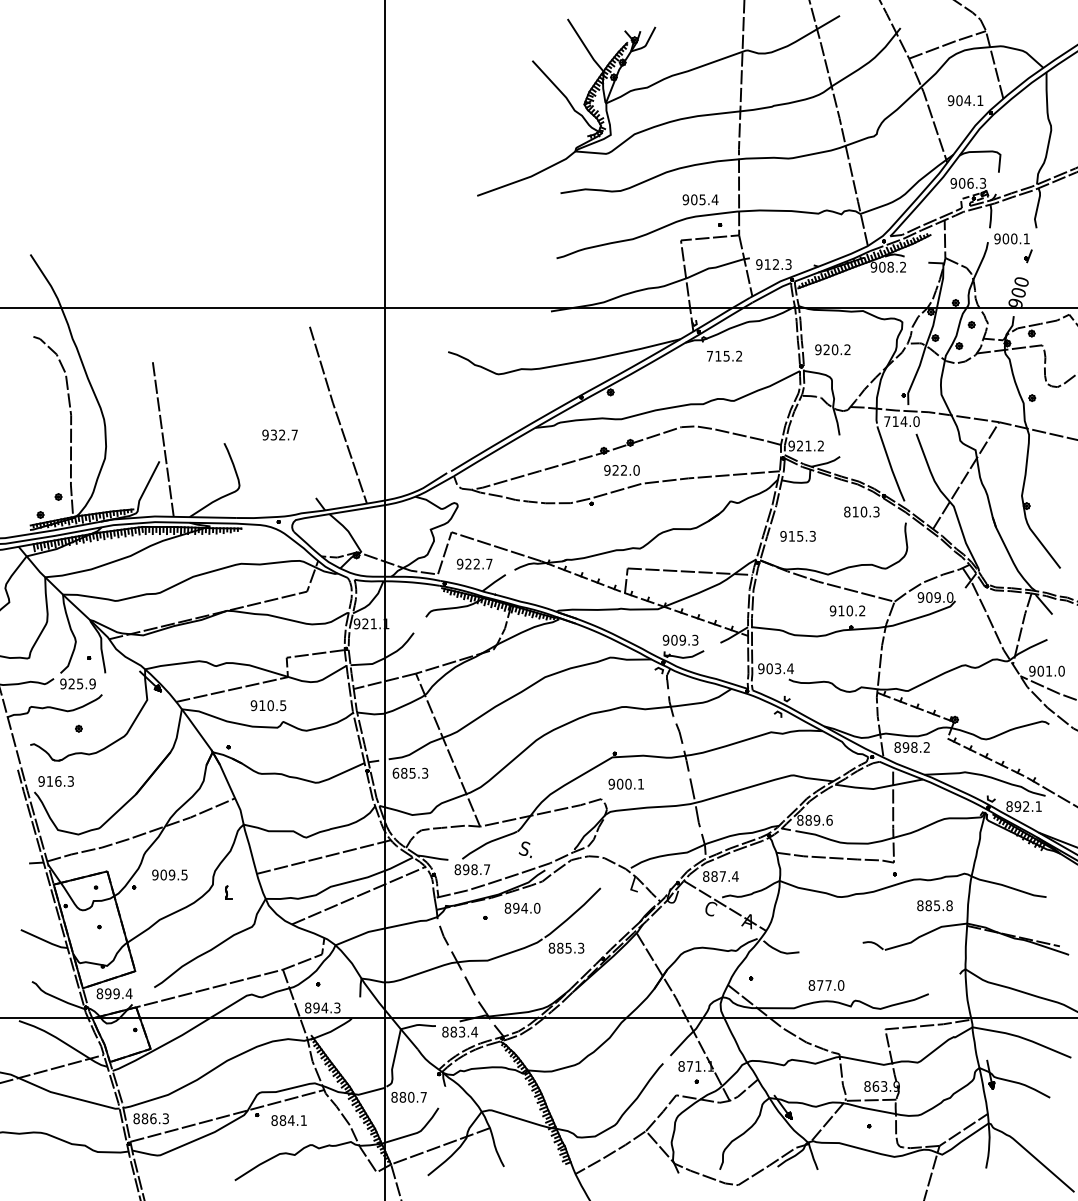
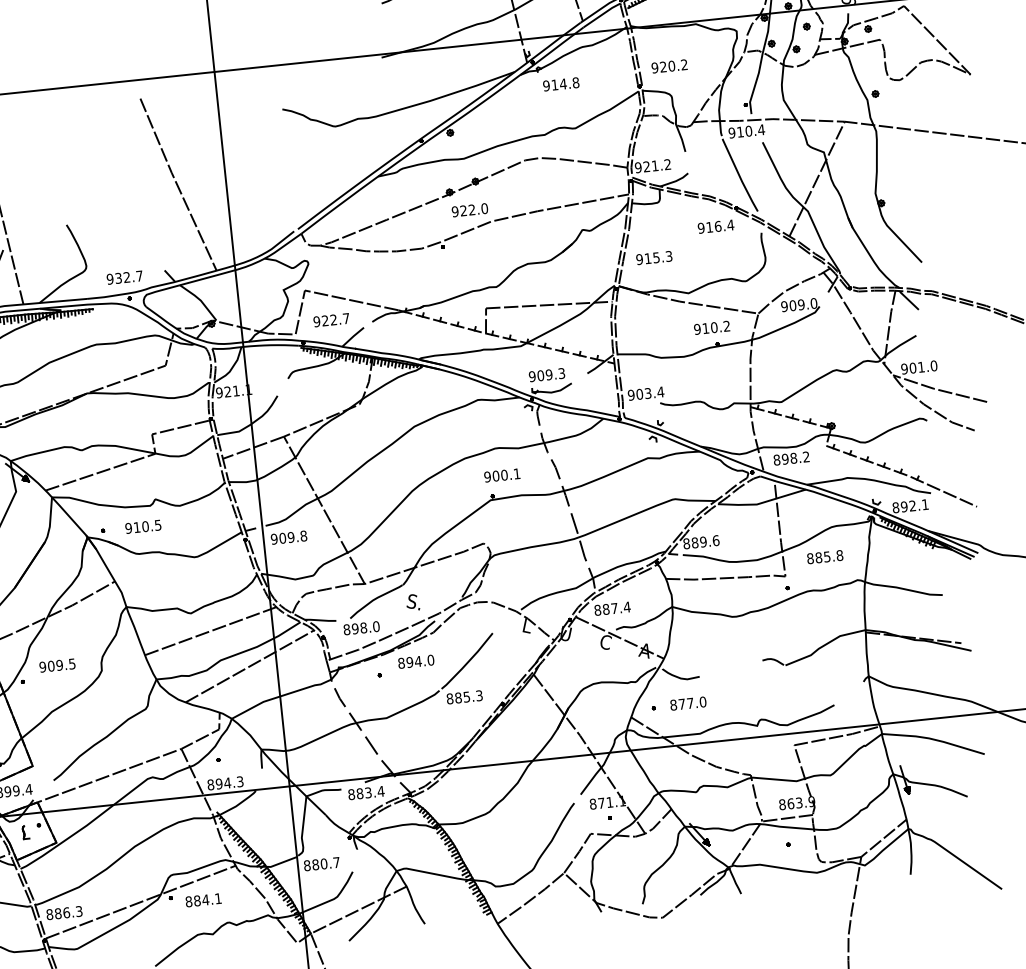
text: (724, 355) -> (561, 83), 715.2 -> 914.8
text: (901, 421) -> (746, 131), 714.0 -> 910.4
text: (279, 434) -> (124, 277), moved
text: (861, 511) -> (715, 226), 810.3 -> 916.4
text: (268, 705) -> (143, 526), moved
text: (410, 772) -> (288, 536), 685.3 -> 909.8
text: (625, 783) -> (501, 474), moved
text: (486, 869) -> (375, 626), 898.7 -> 898.0
part: (228, 892) -> (25, 832), moved
text: (934, 905) -> (824, 556), moved
text: (826, 985) -> (688, 703), moved

